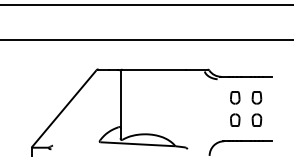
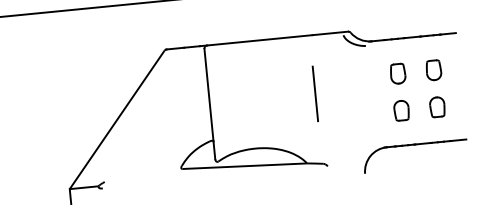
line: (184, 104) -> (315, 93), added

